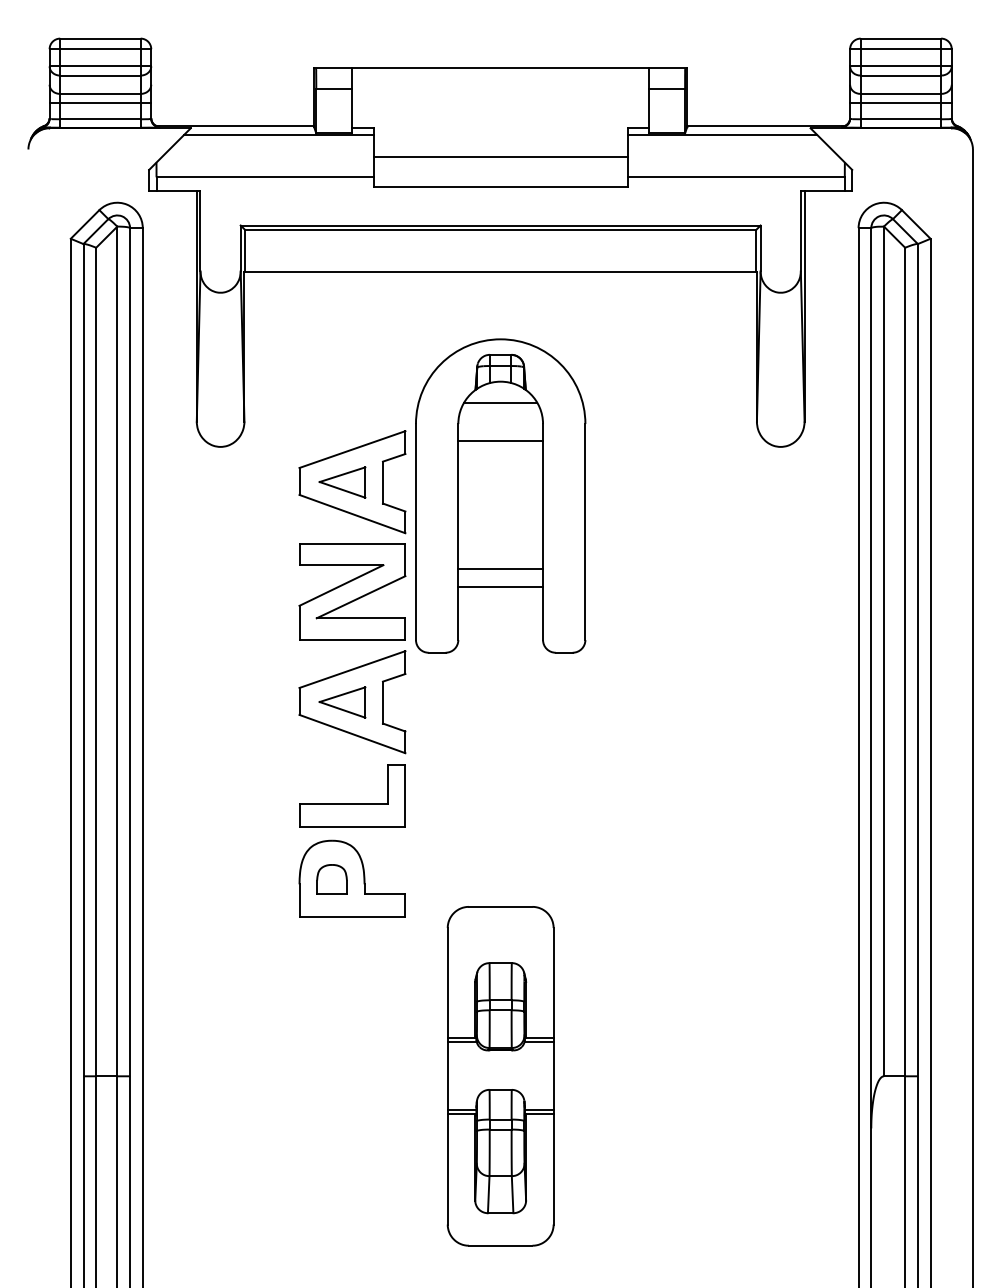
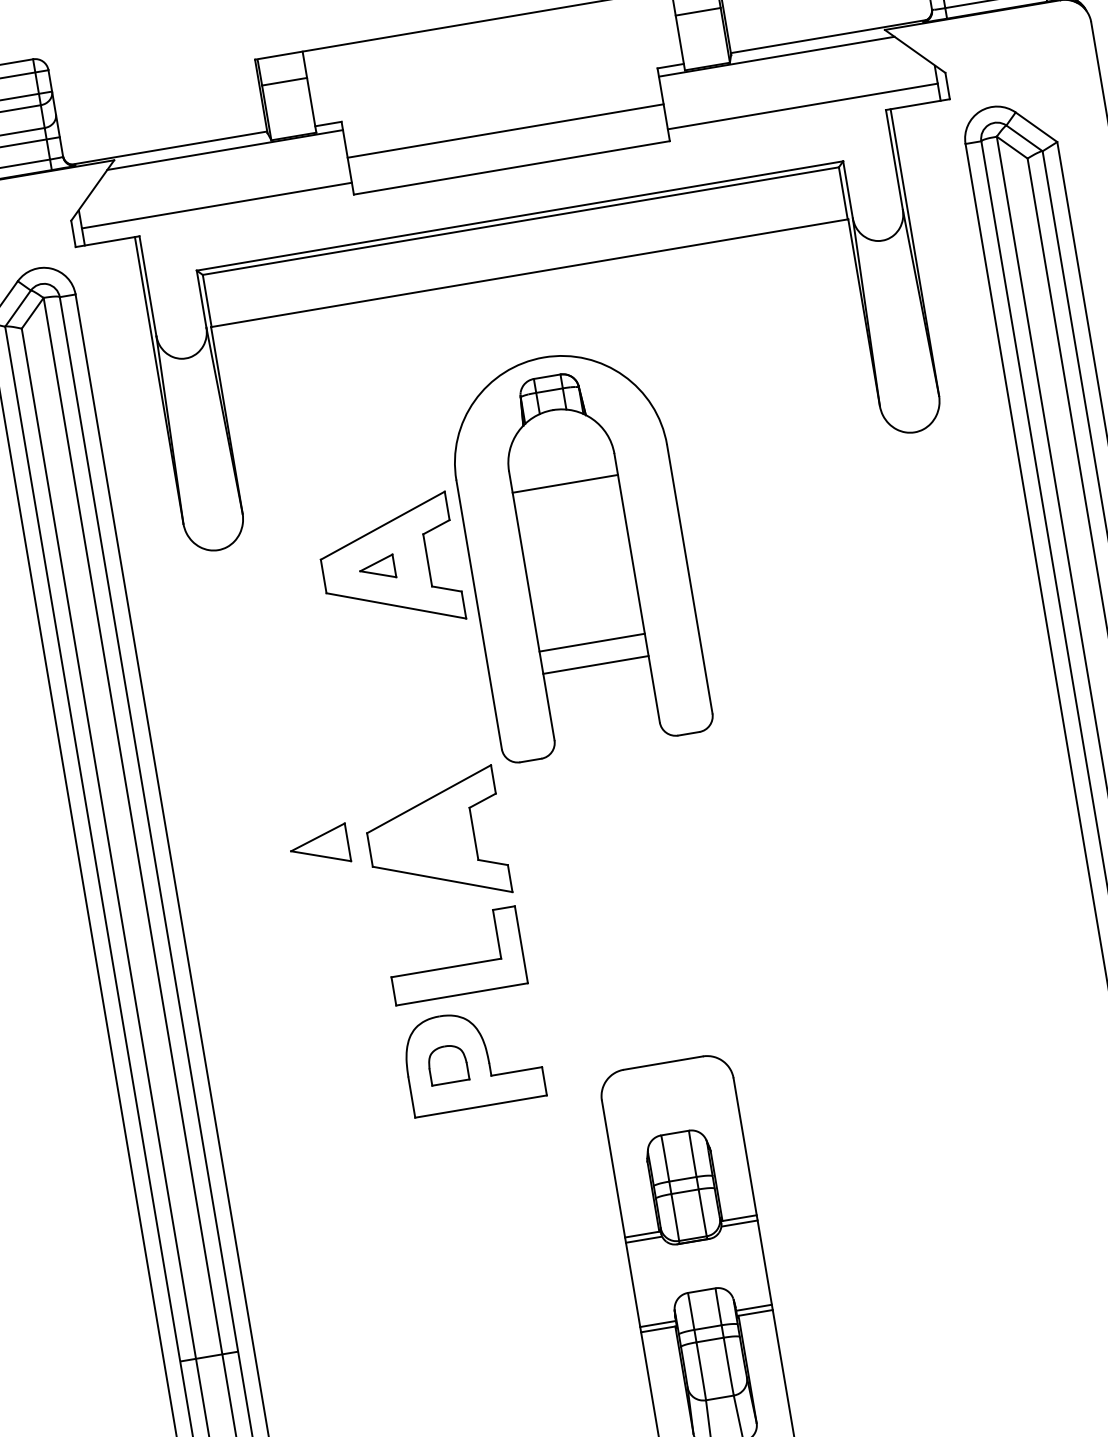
line: (500, 402) -> (556, 436), removed
part: (342, 482) -> (377, 568), size x0.6
part: (352, 591) -> (412, 702), removed
part: (342, 702) -> (319, 847), moved

